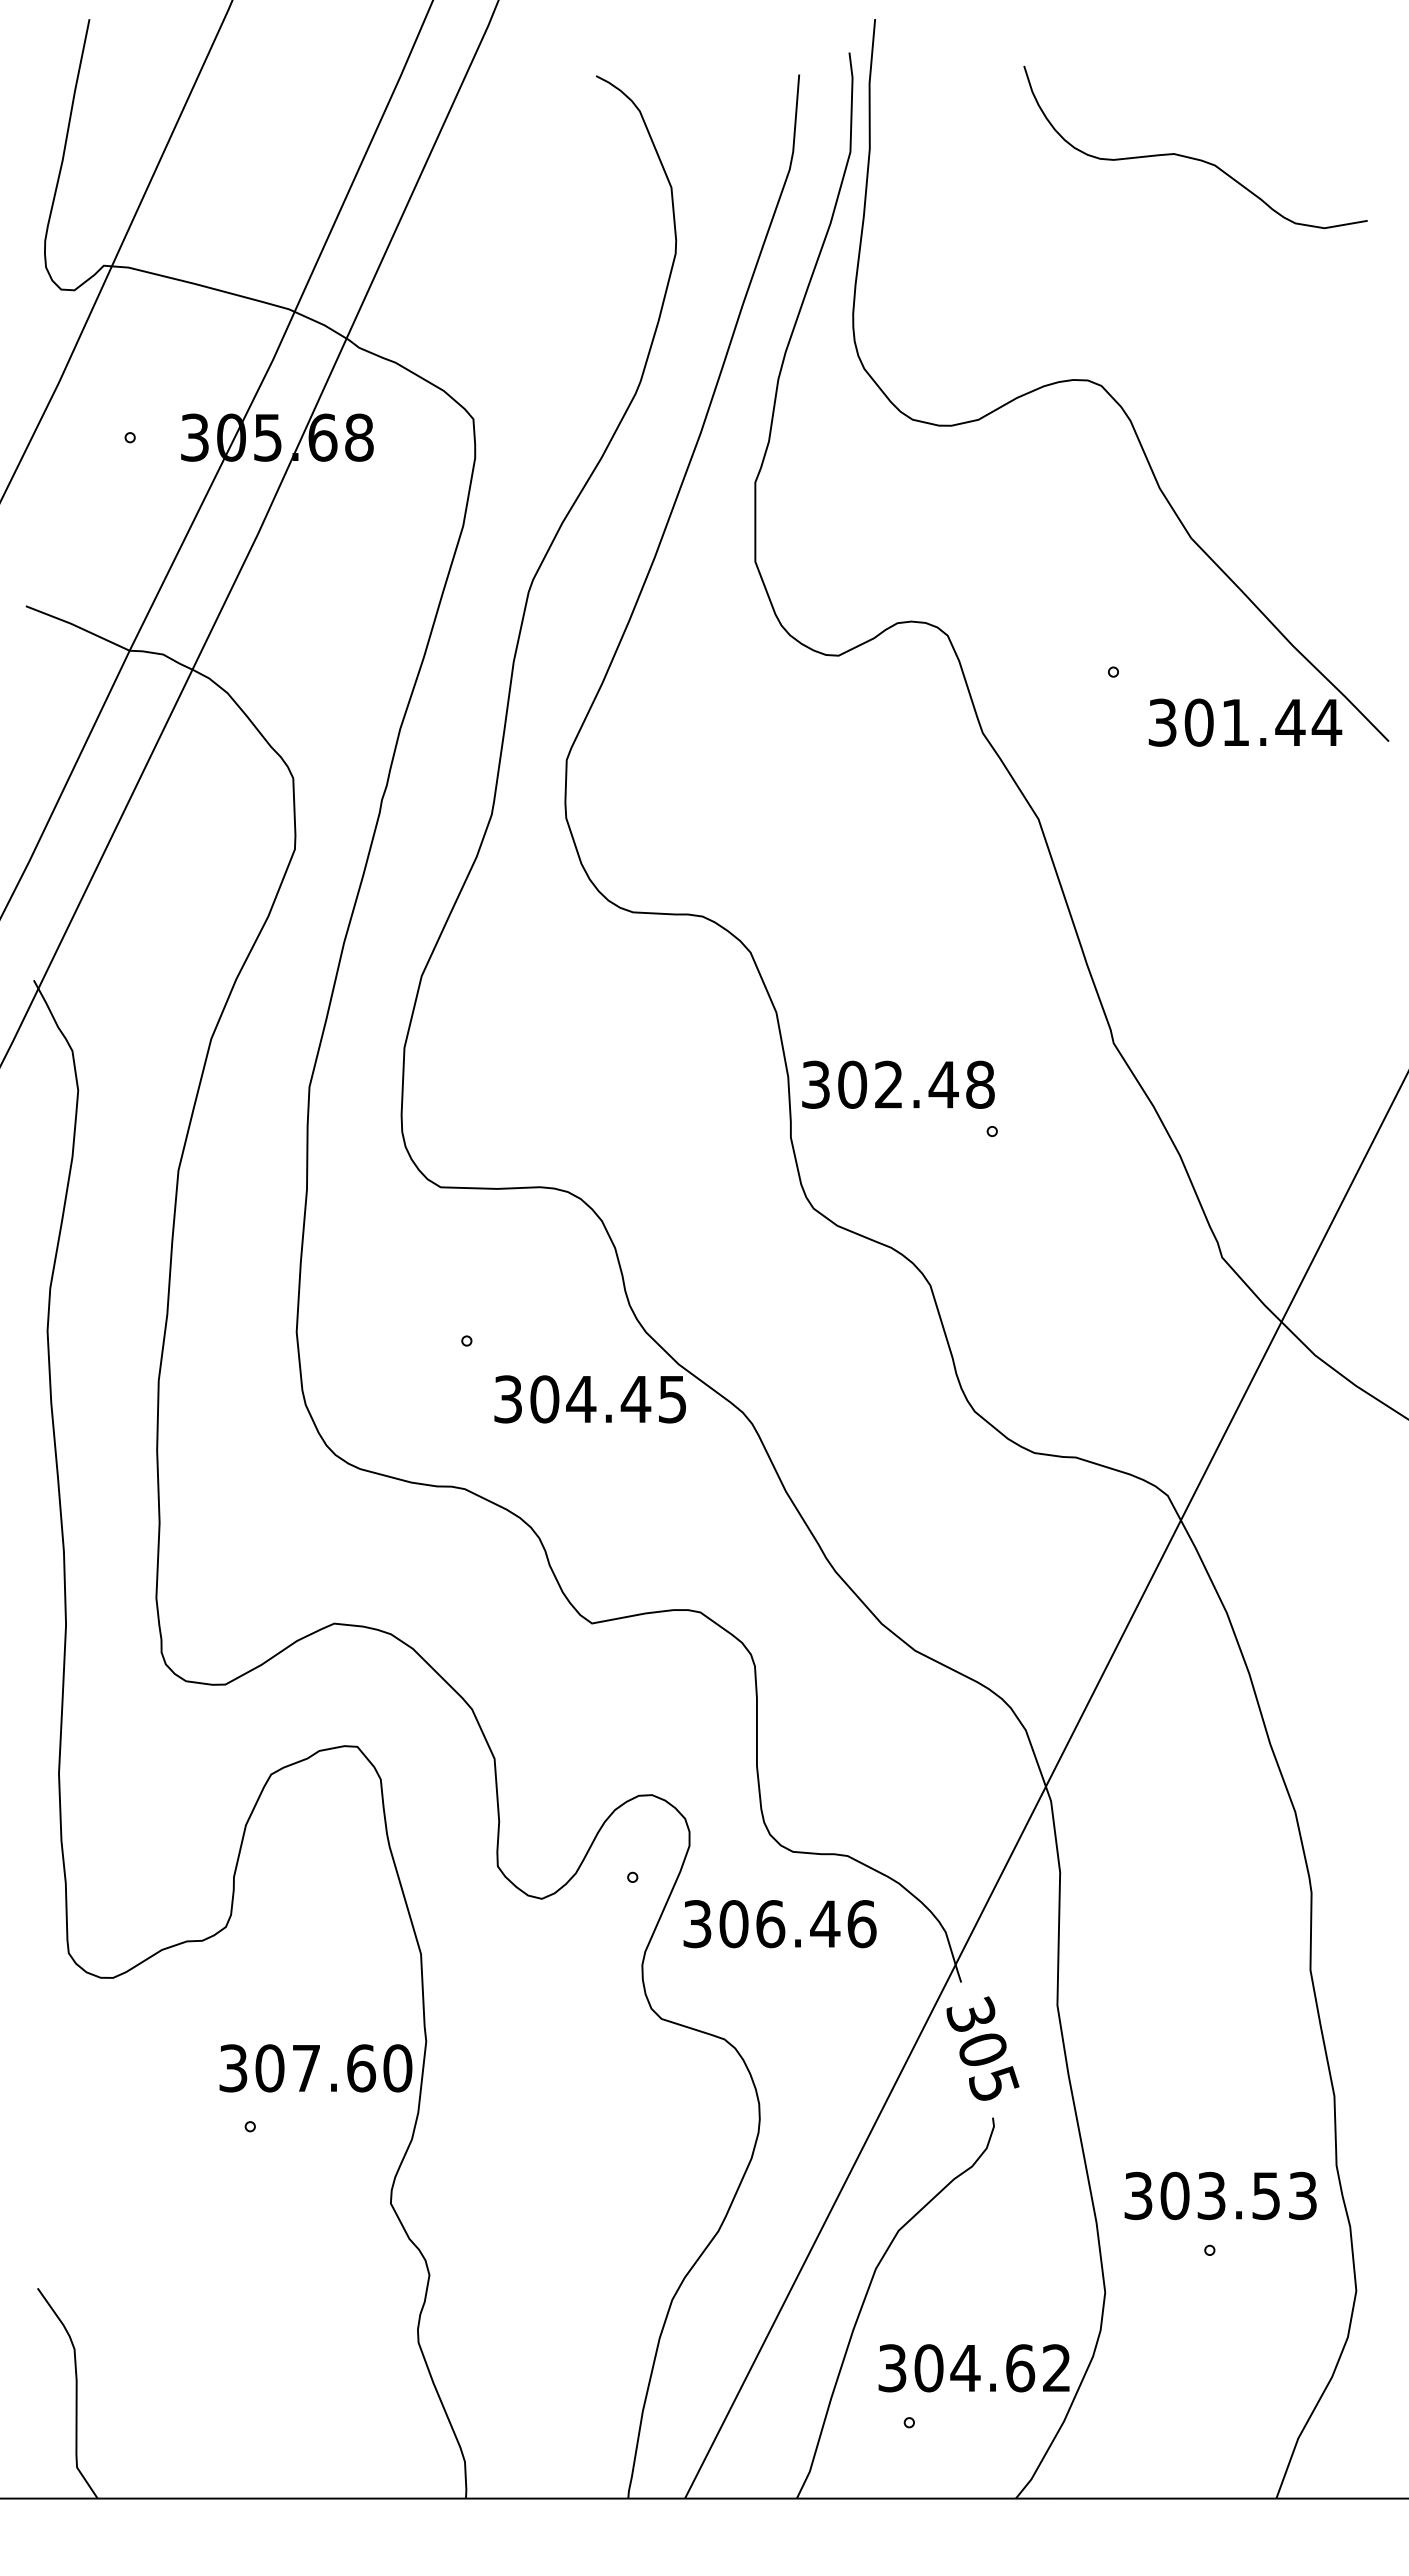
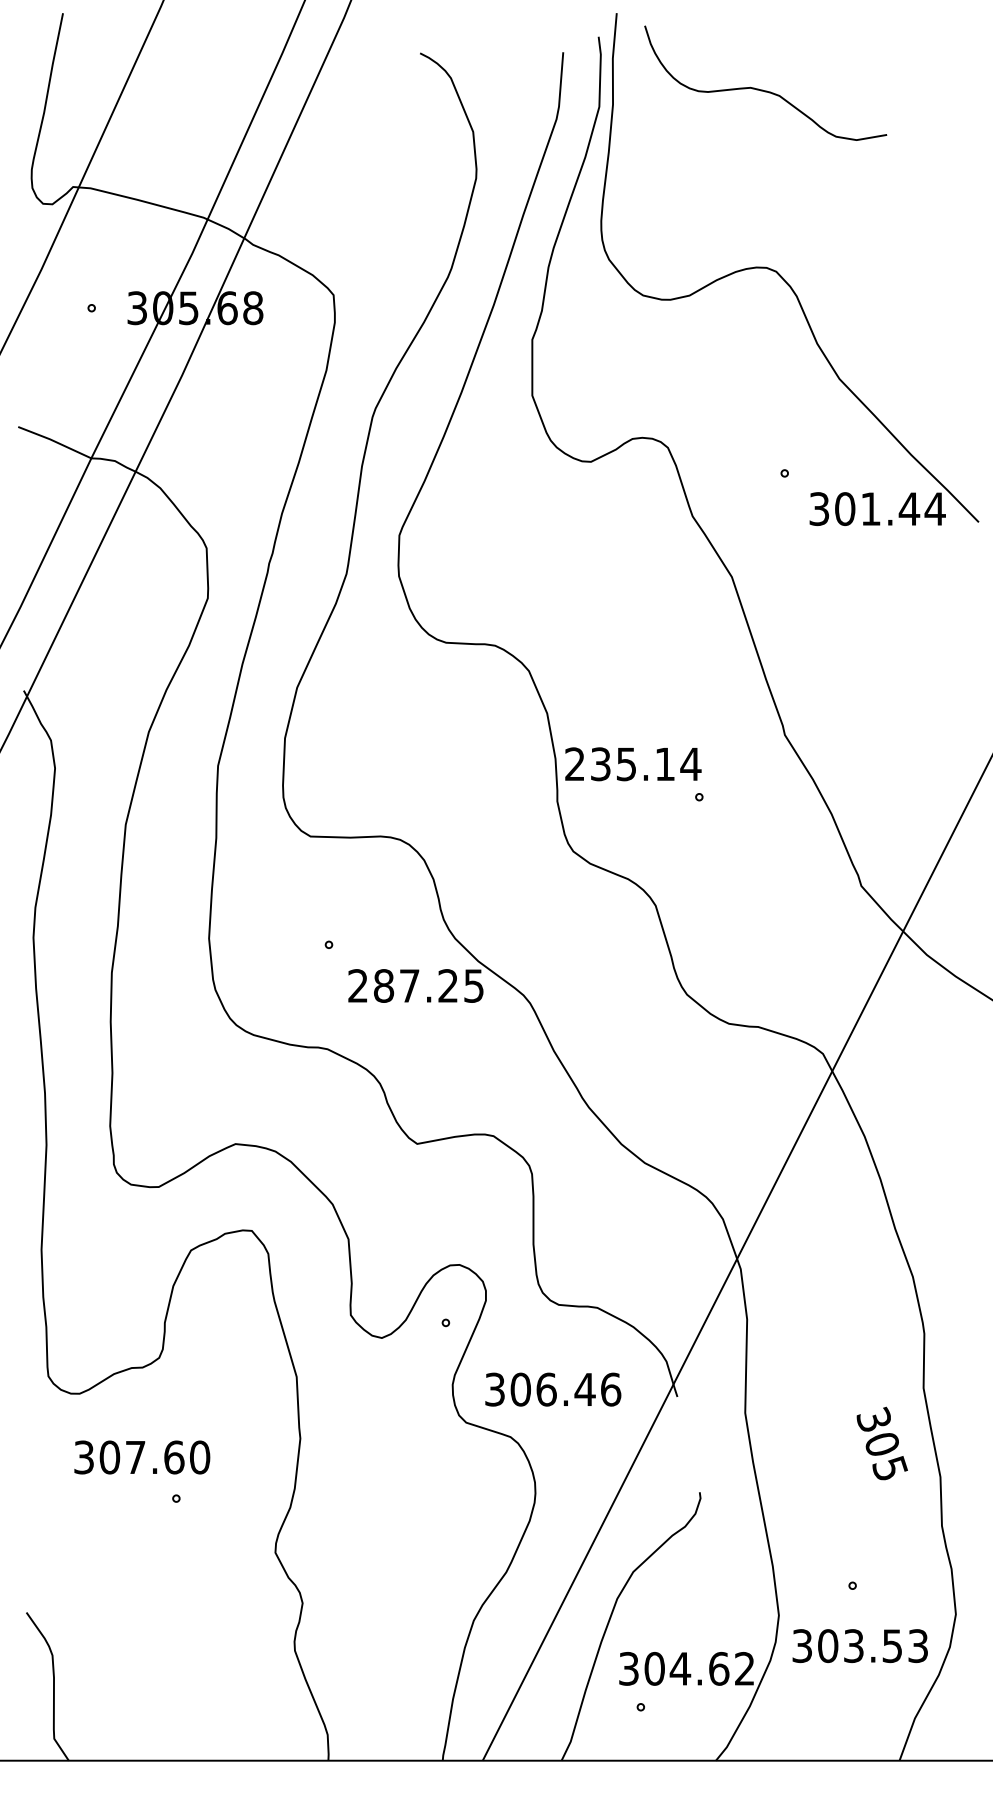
curve: (1193, 157) -> (764, 90), moved
text: (898, 1084) -> (633, 764), 302.48 -> 235.14
text: (572, 1399) -> (403, 986), 304.45 -> 287.25
text: (779, 1924) -> (552, 1389), moved
text: (982, 2048) -> (882, 1443), moved
text: (315, 2068) -> (141, 1457), moved
text: (1220, 2195) -> (860, 1645), moved

